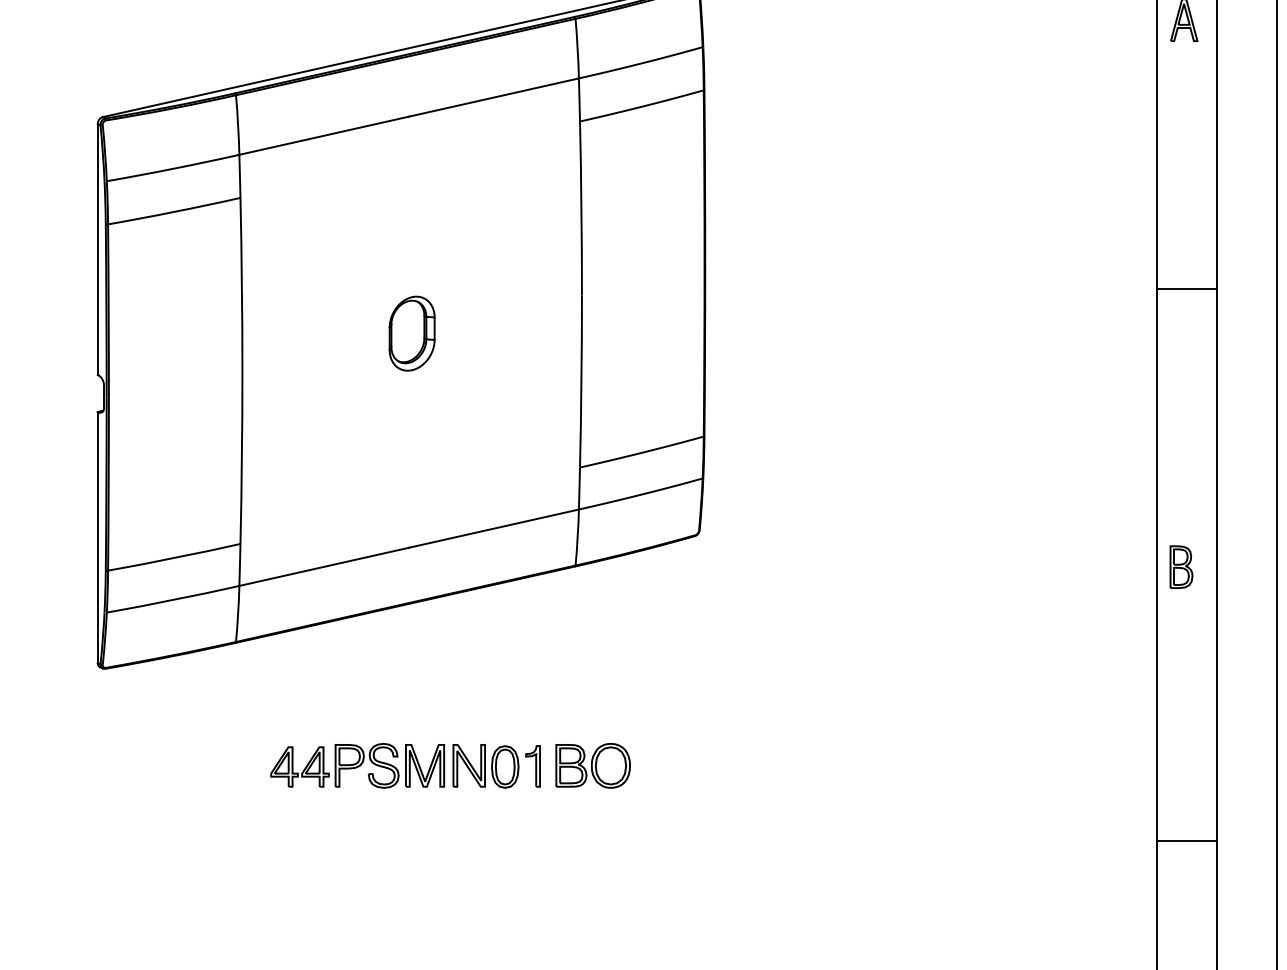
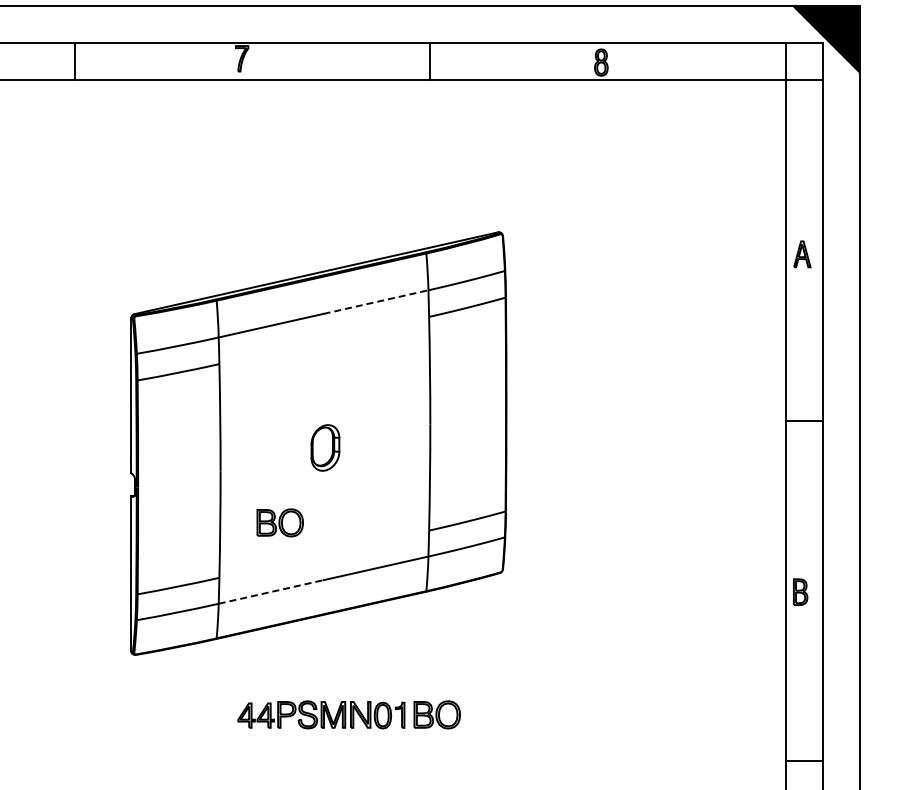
line: (494, 98) -> (376, 302), solid -> dashed
part: (337, 454) -> (279, 522), added
line: (324, 566) -> (271, 591), solid -> dashed

